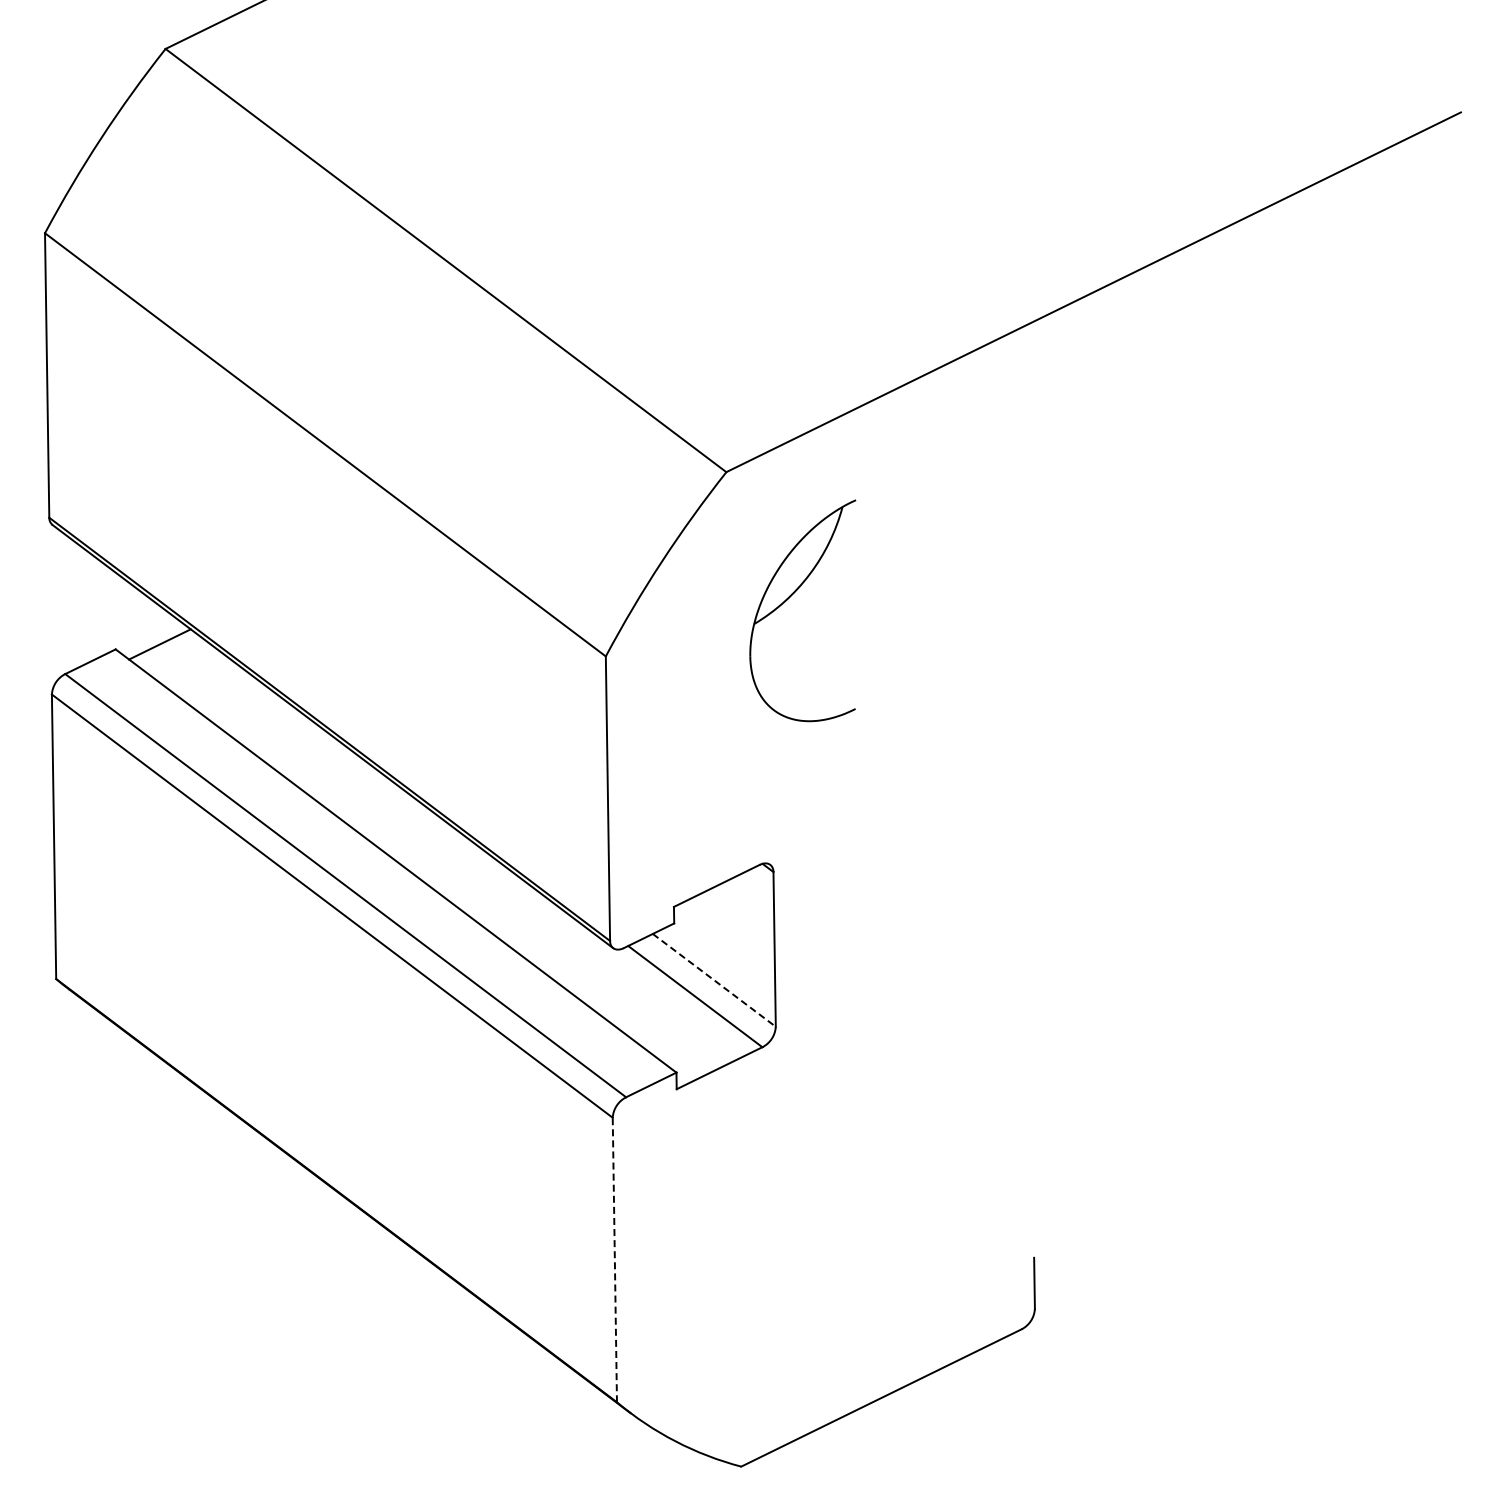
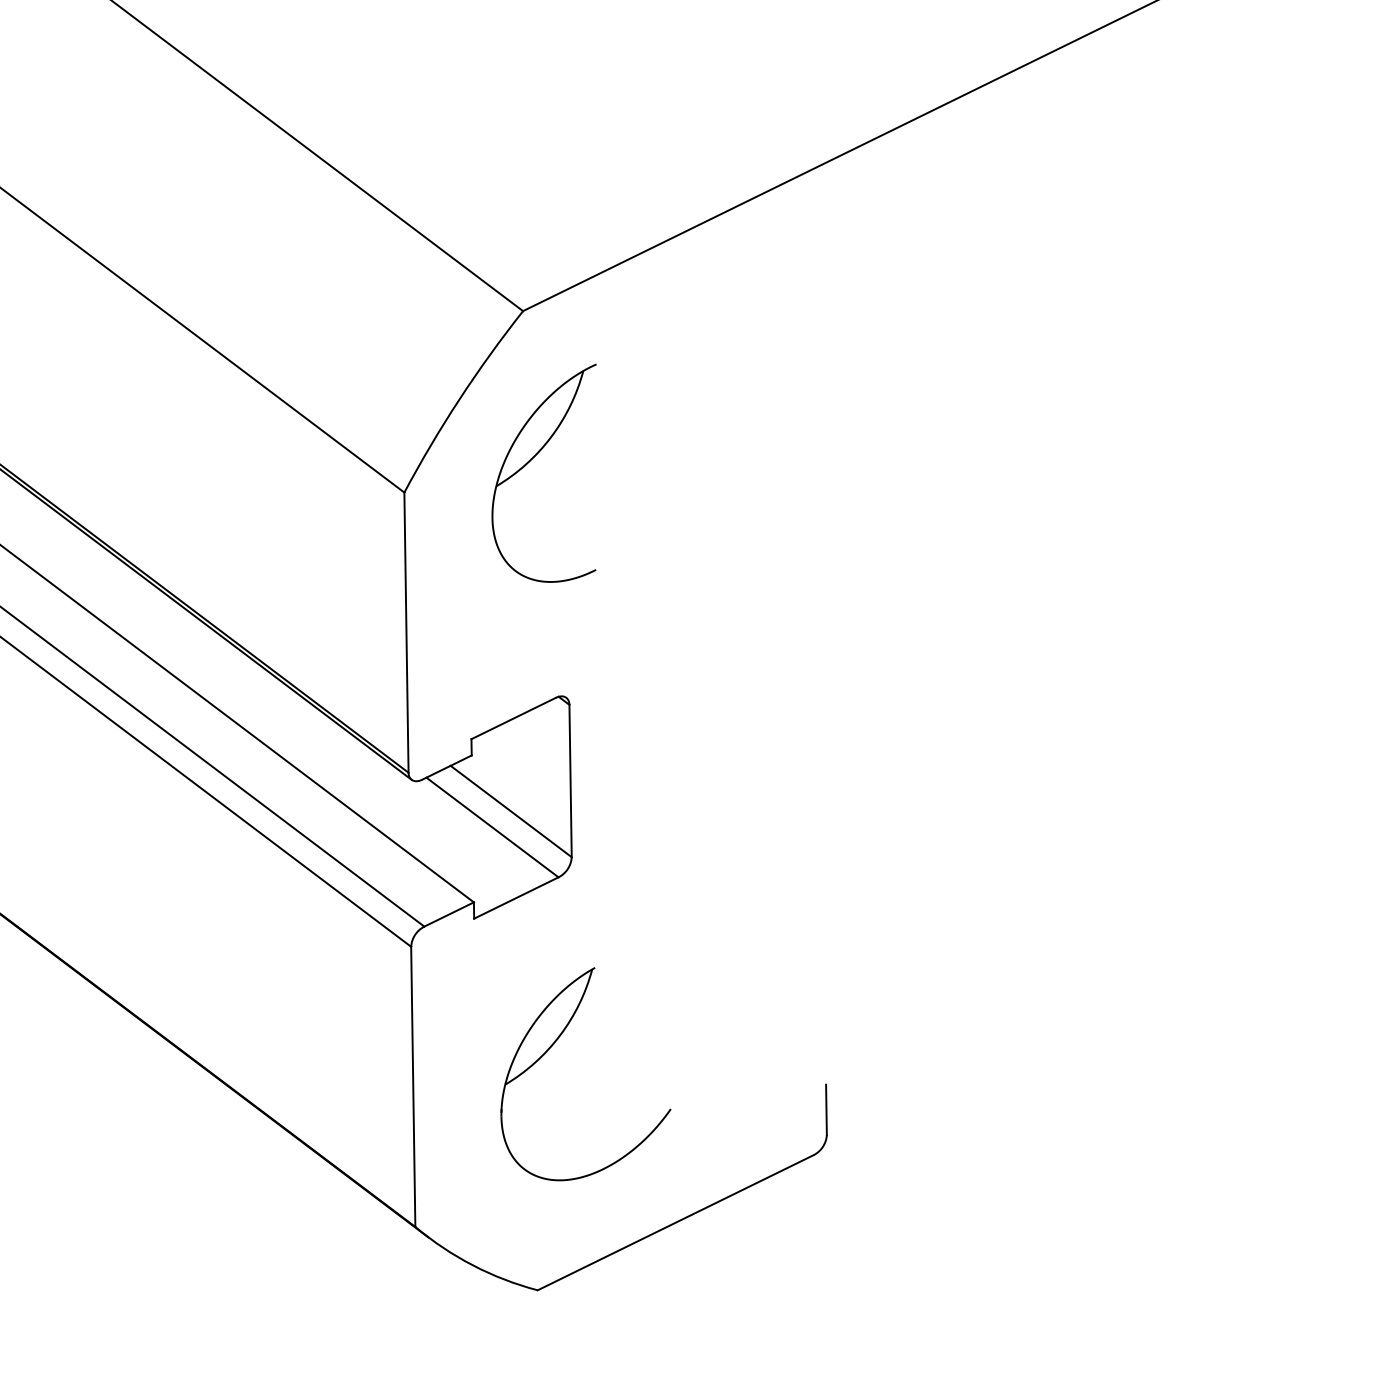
part: (790, 597) -> (532, 460), moved
line: (714, 980) -> (511, 811), dashed -> solid
part: (759, 1215) -> (555, 1043), added
line: (614, 1259) -> (412, 1086), dashed -> solid

